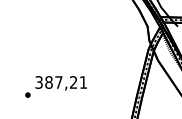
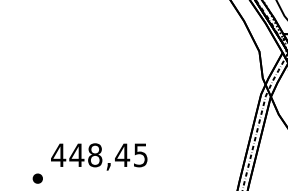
text: (61, 82) -> (100, 155), 387,21 -> 448,45

